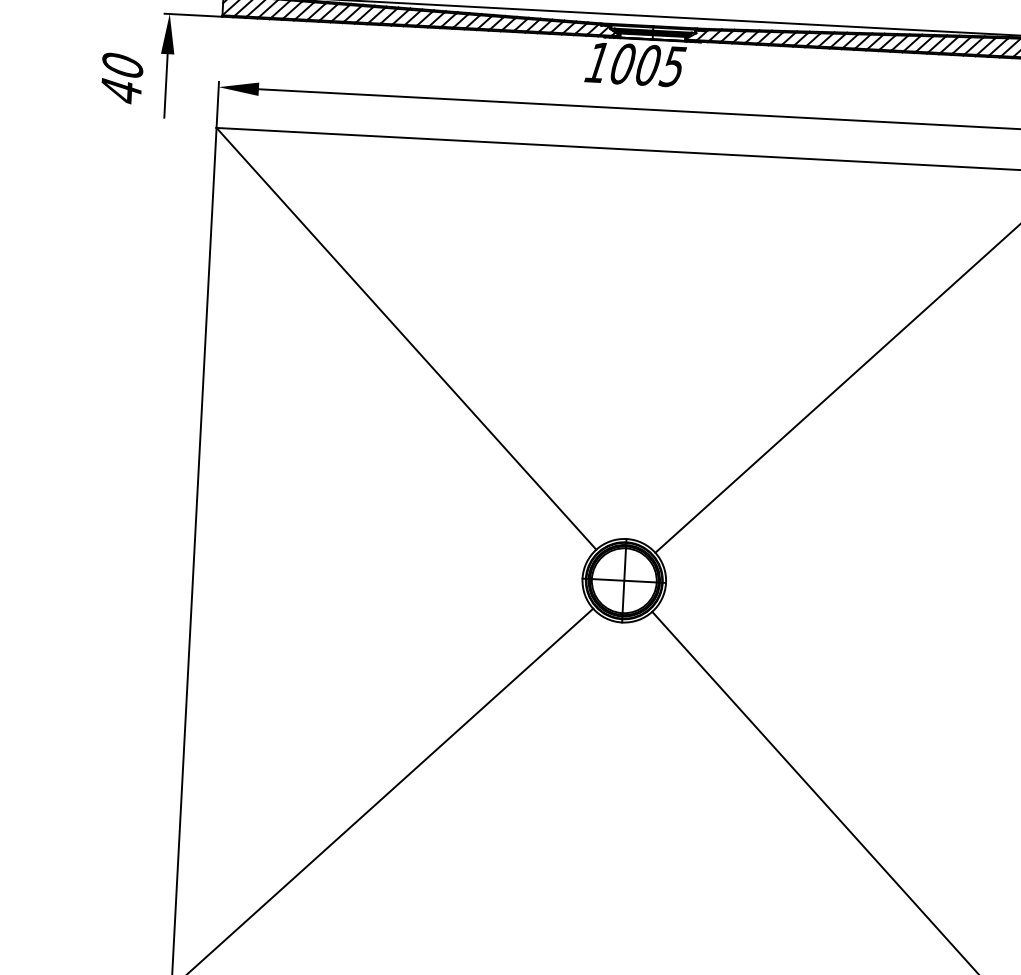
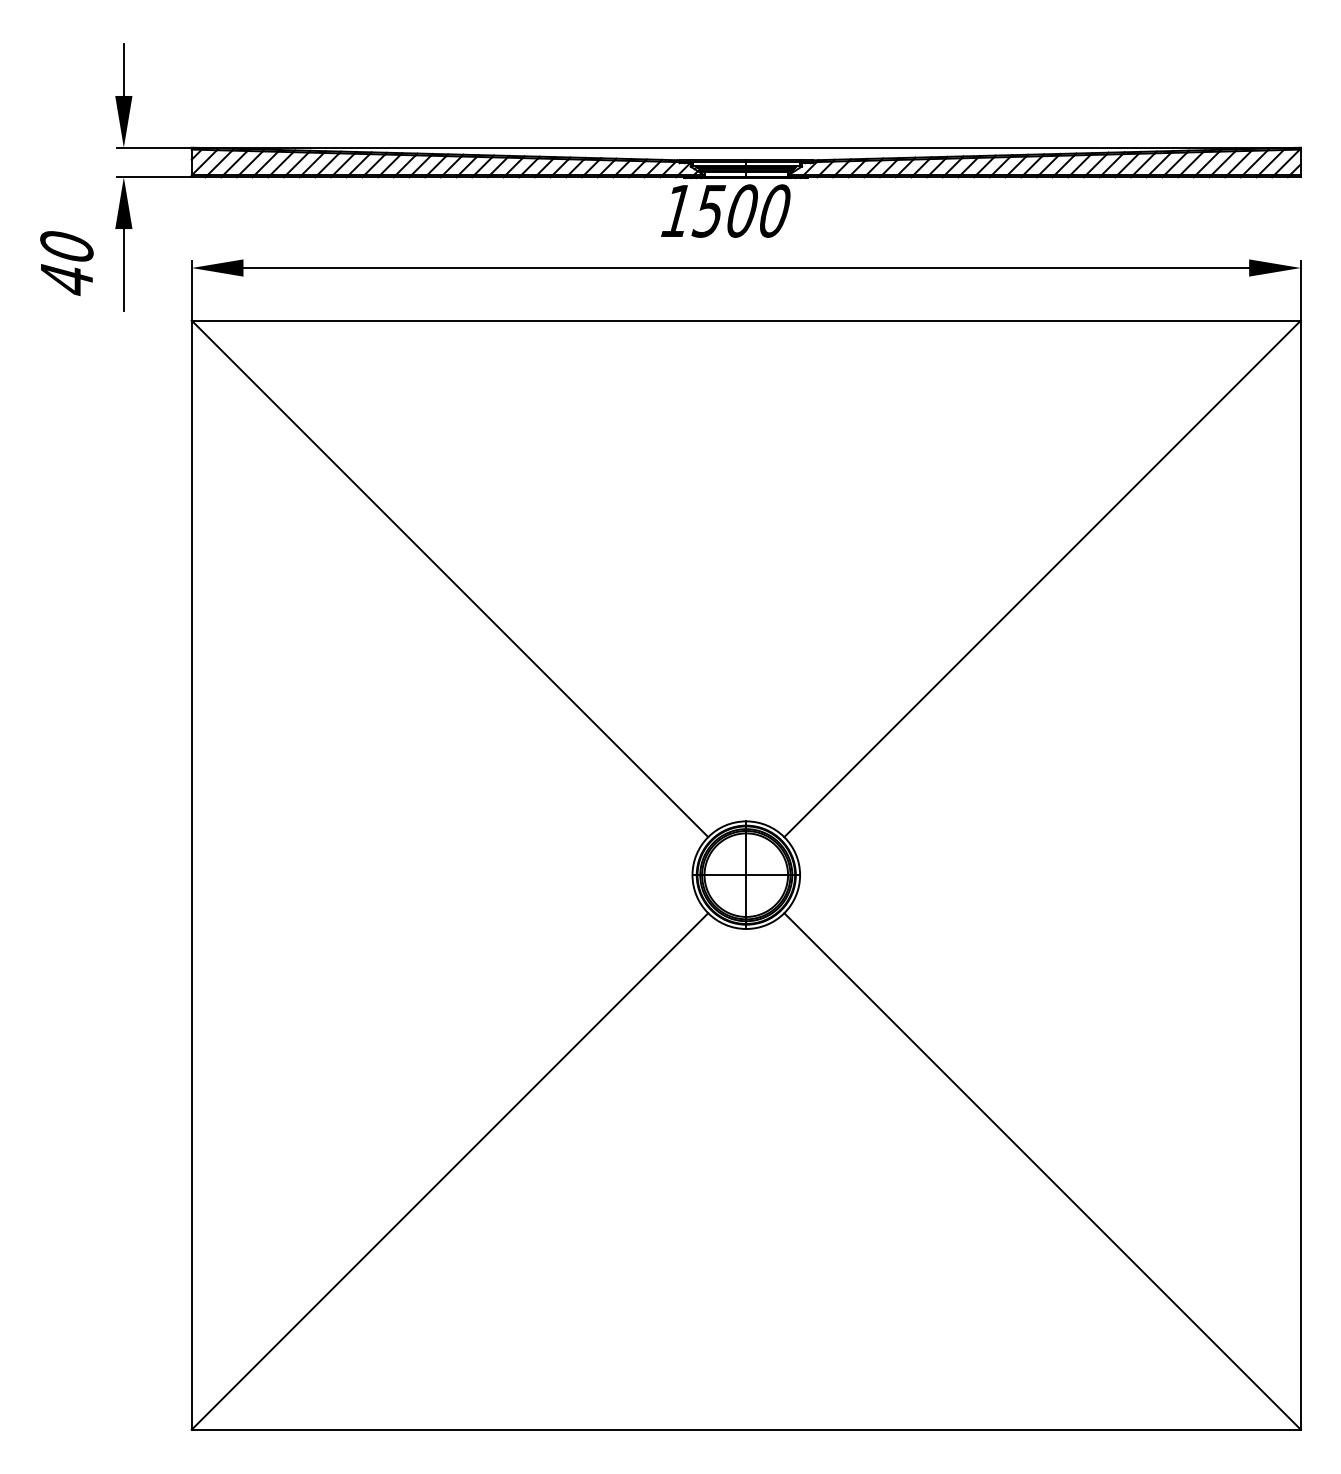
text: (647, 64) -> (741, 210), 1005 -> 1500

